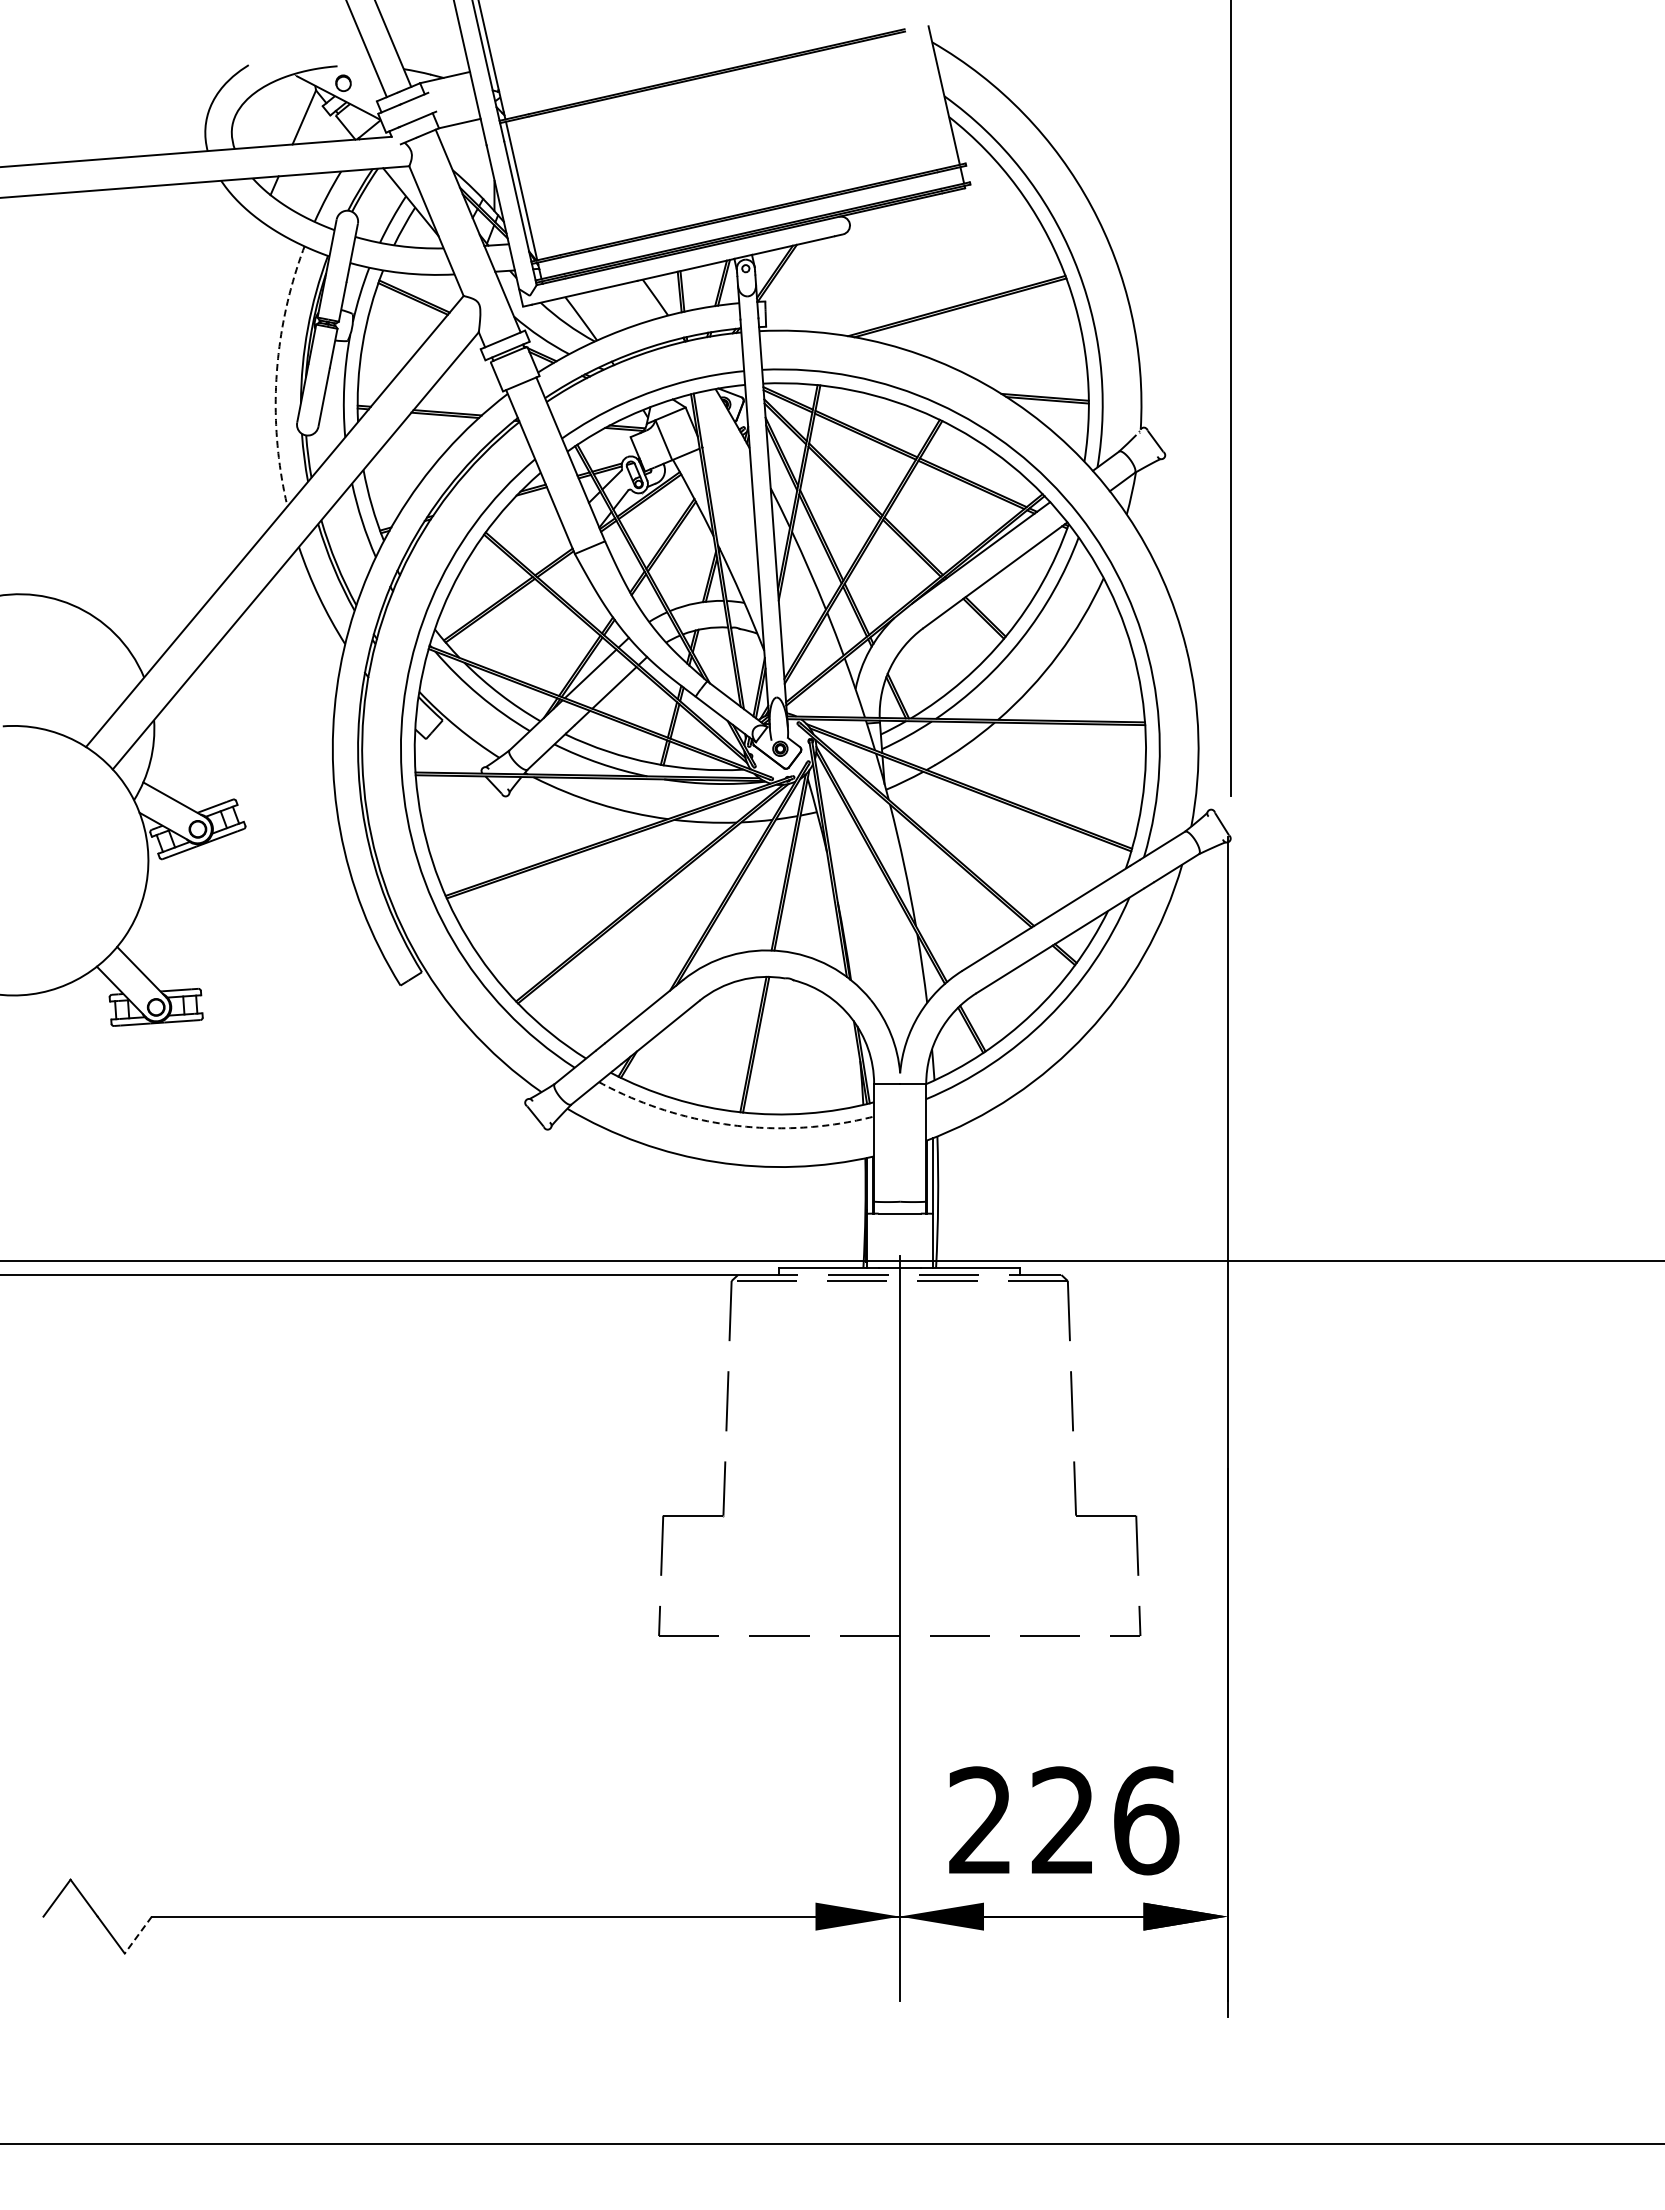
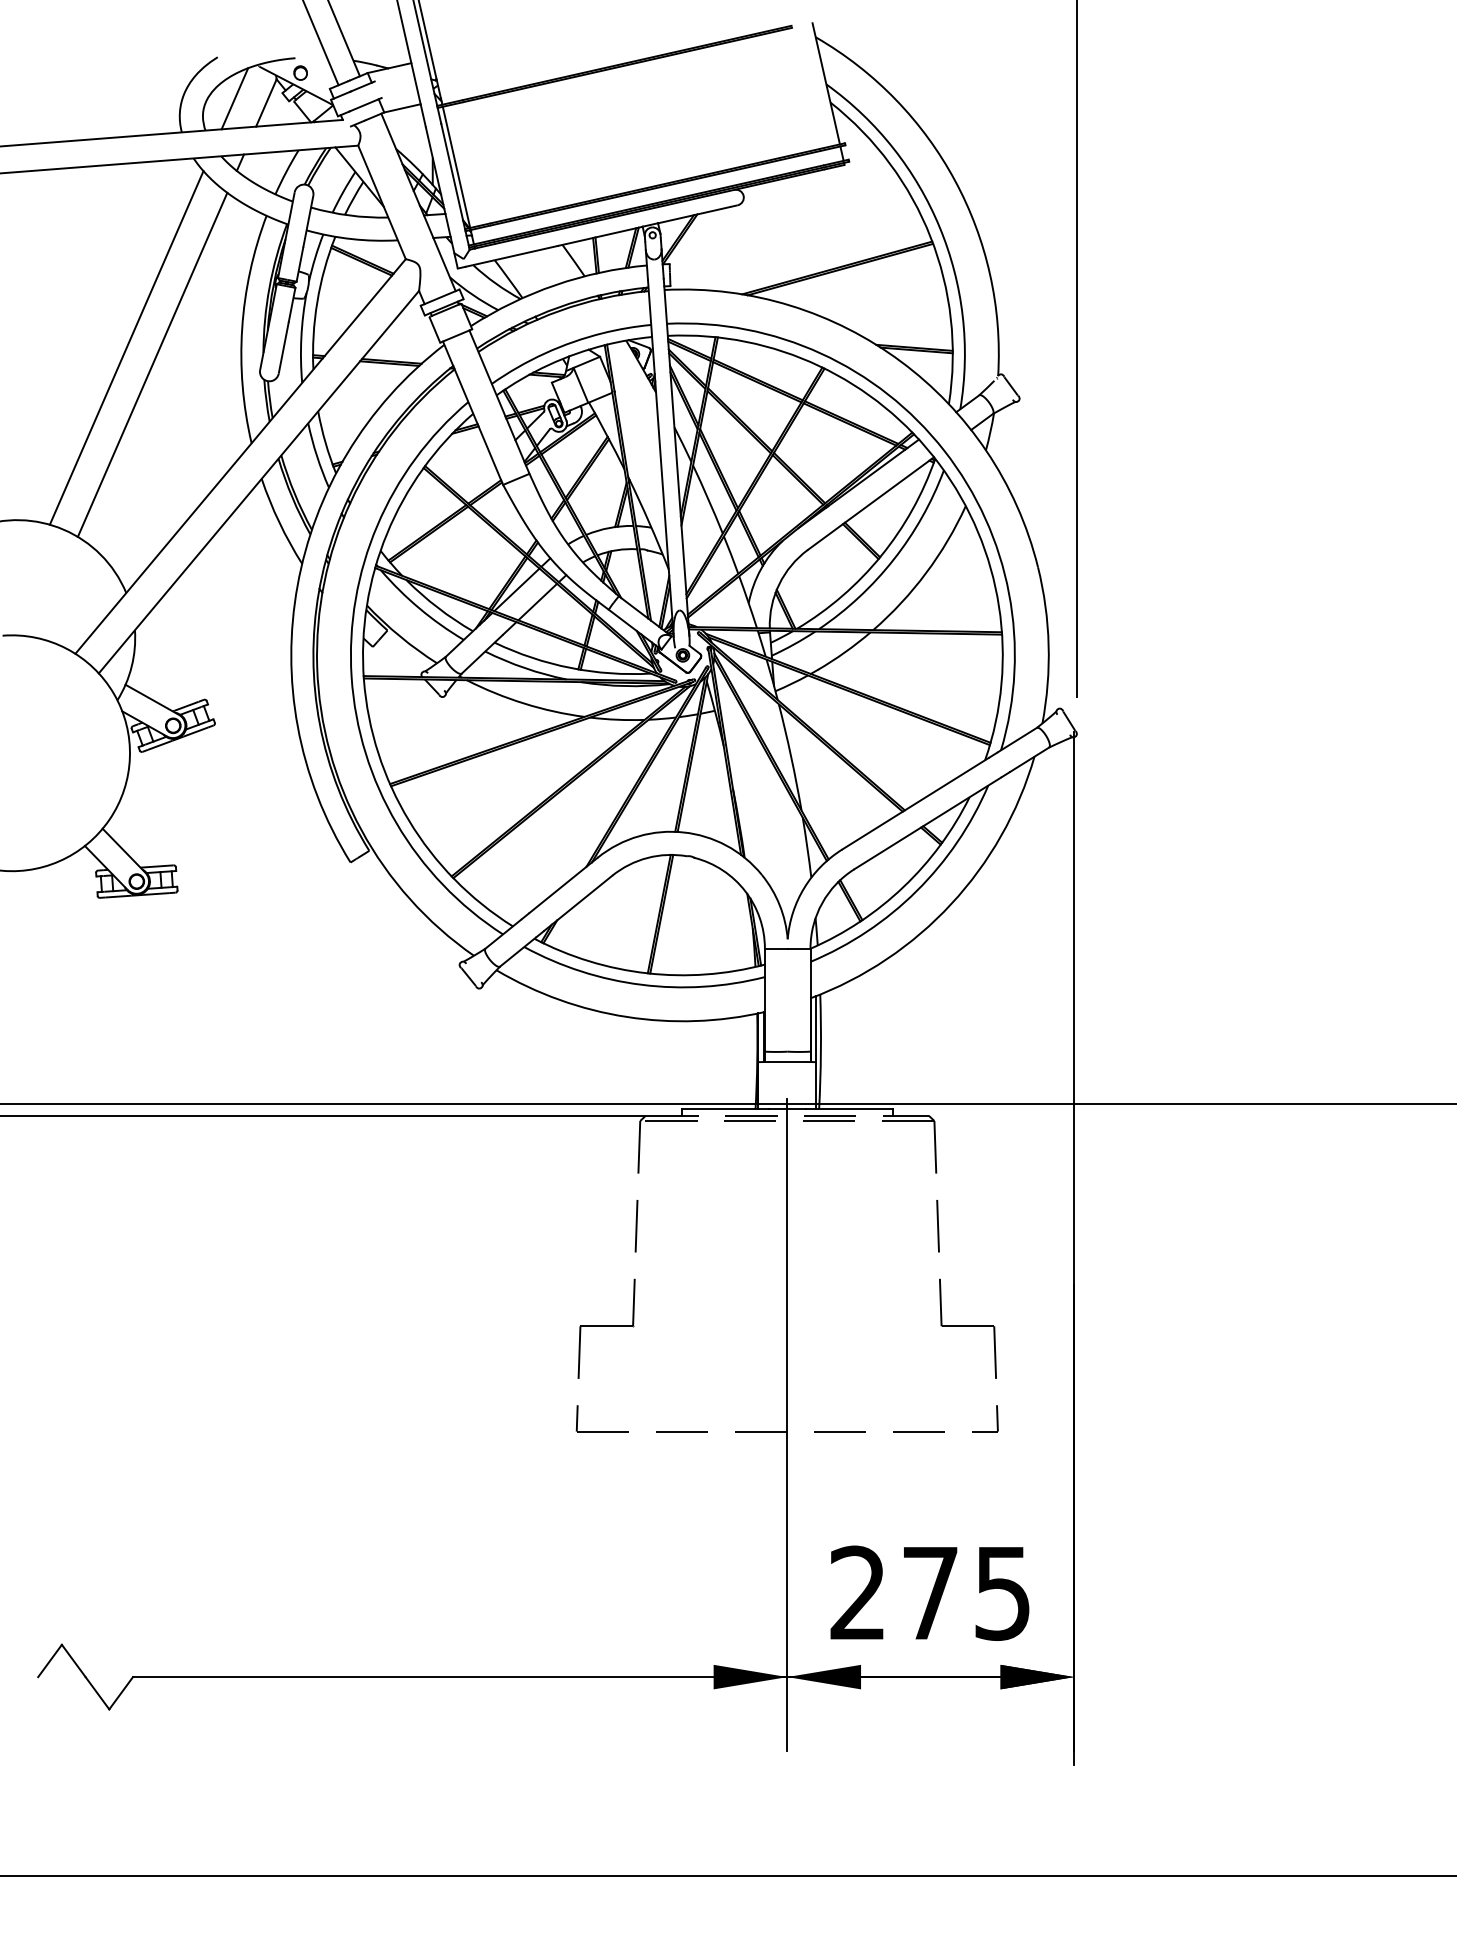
line: (268, 112) -> (235, 98), added
arc: (276, 375) -> (242, 328), dashed -> solid
line: (144, 397) -> (126, 348), added
line: (173, 416) -> (151, 364), added
arc: (733, 1125) -> (641, 984), dashed -> solid
text: (1105, 1820) -> (967, 1592), 226 -> 275
line: (138, 1935) -> (121, 1693), dashed -> solid

